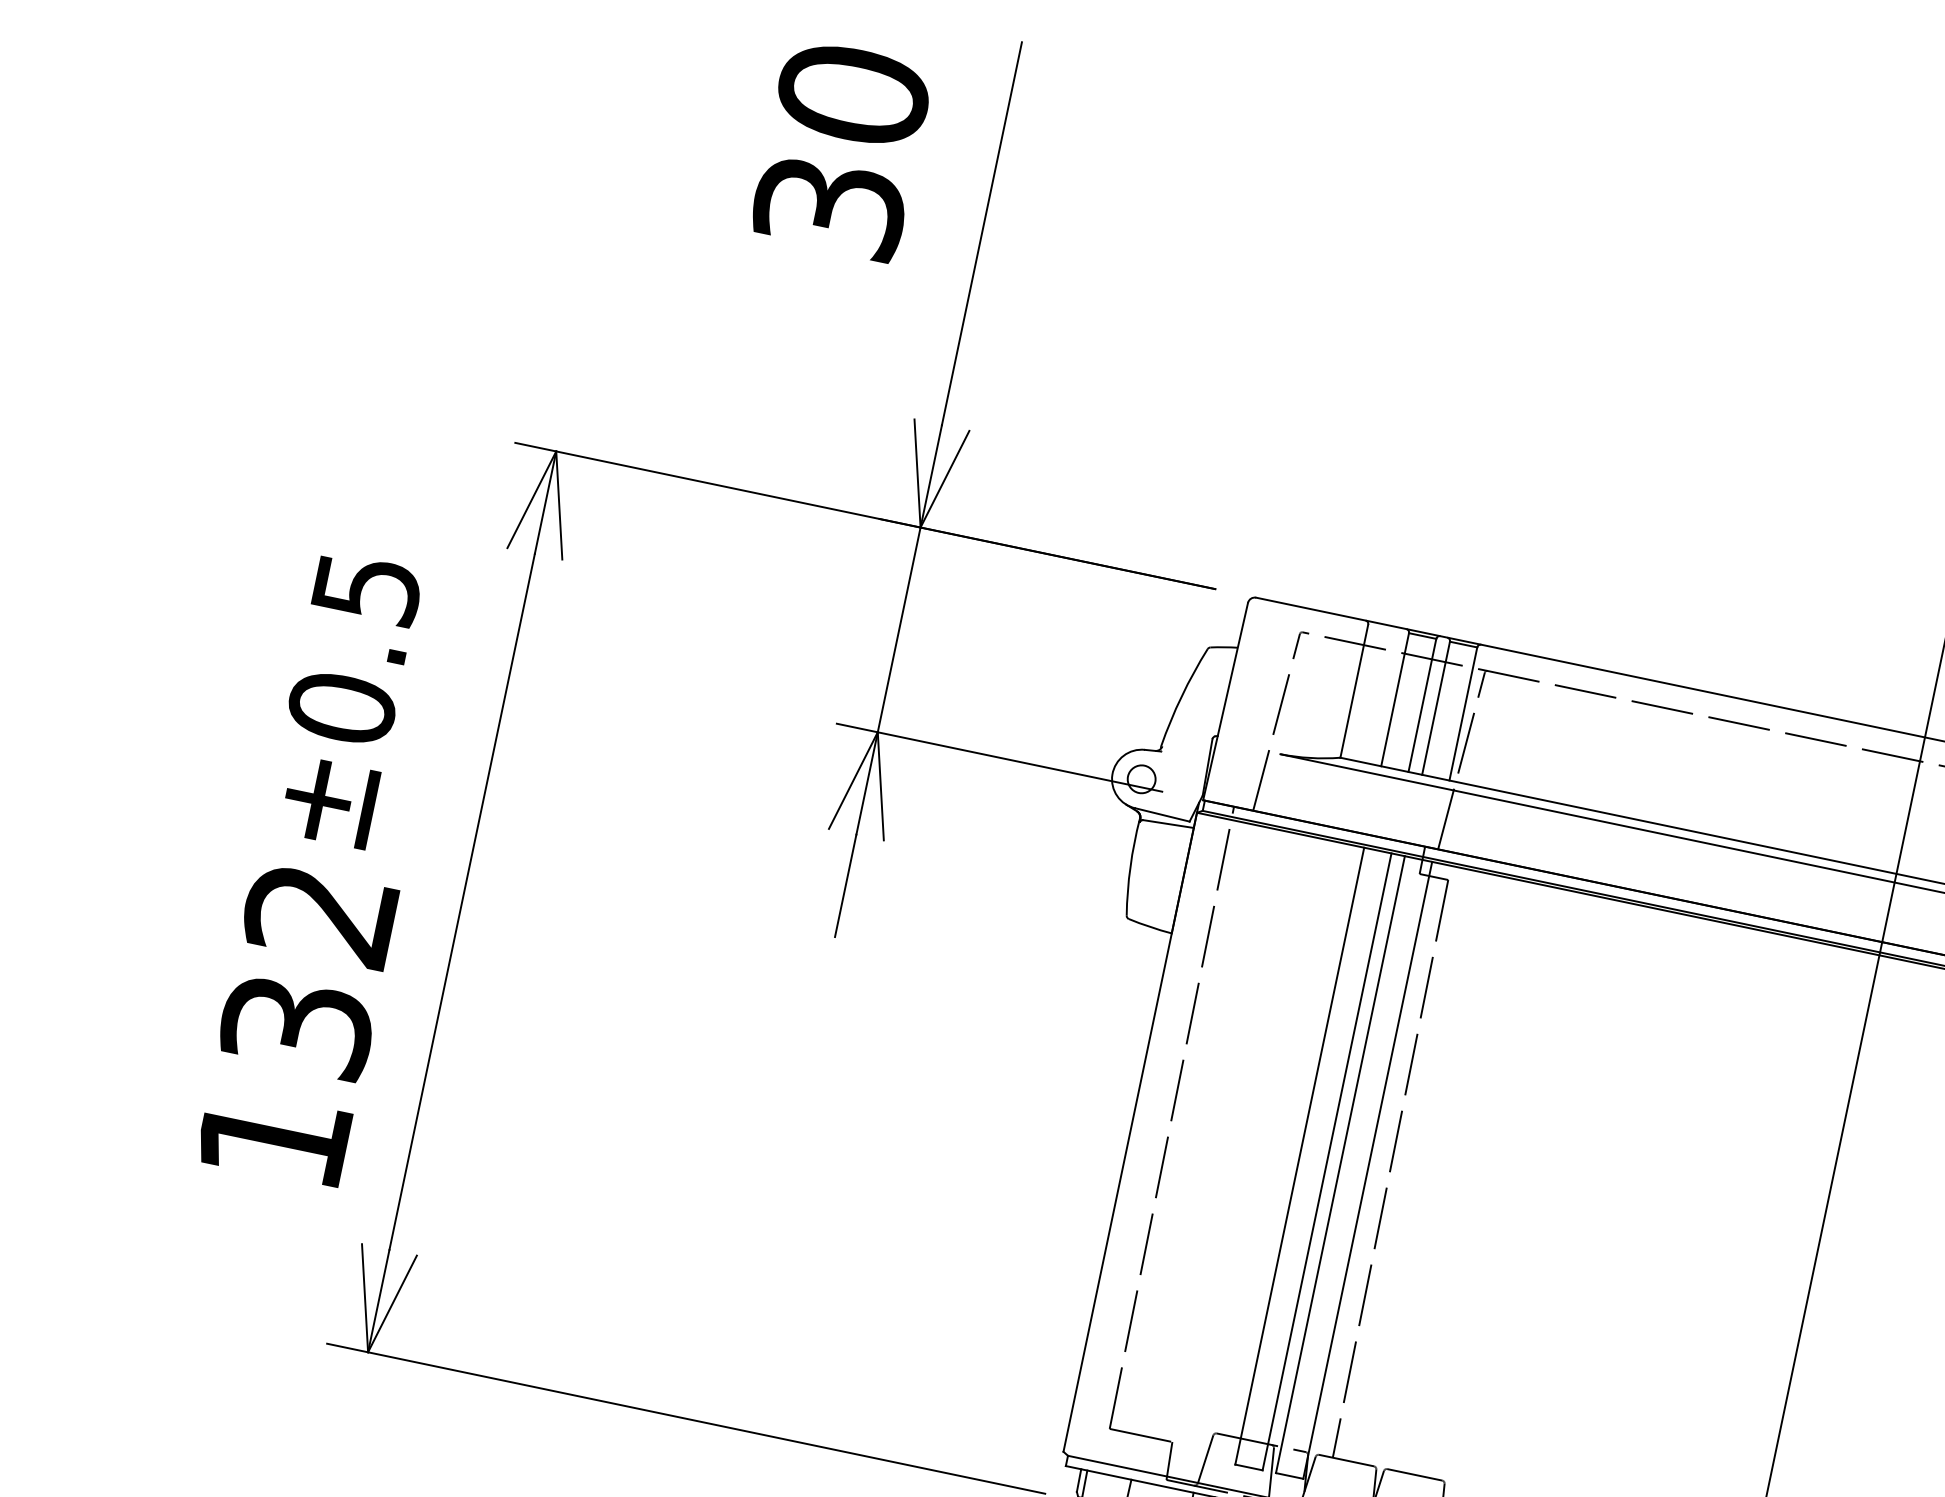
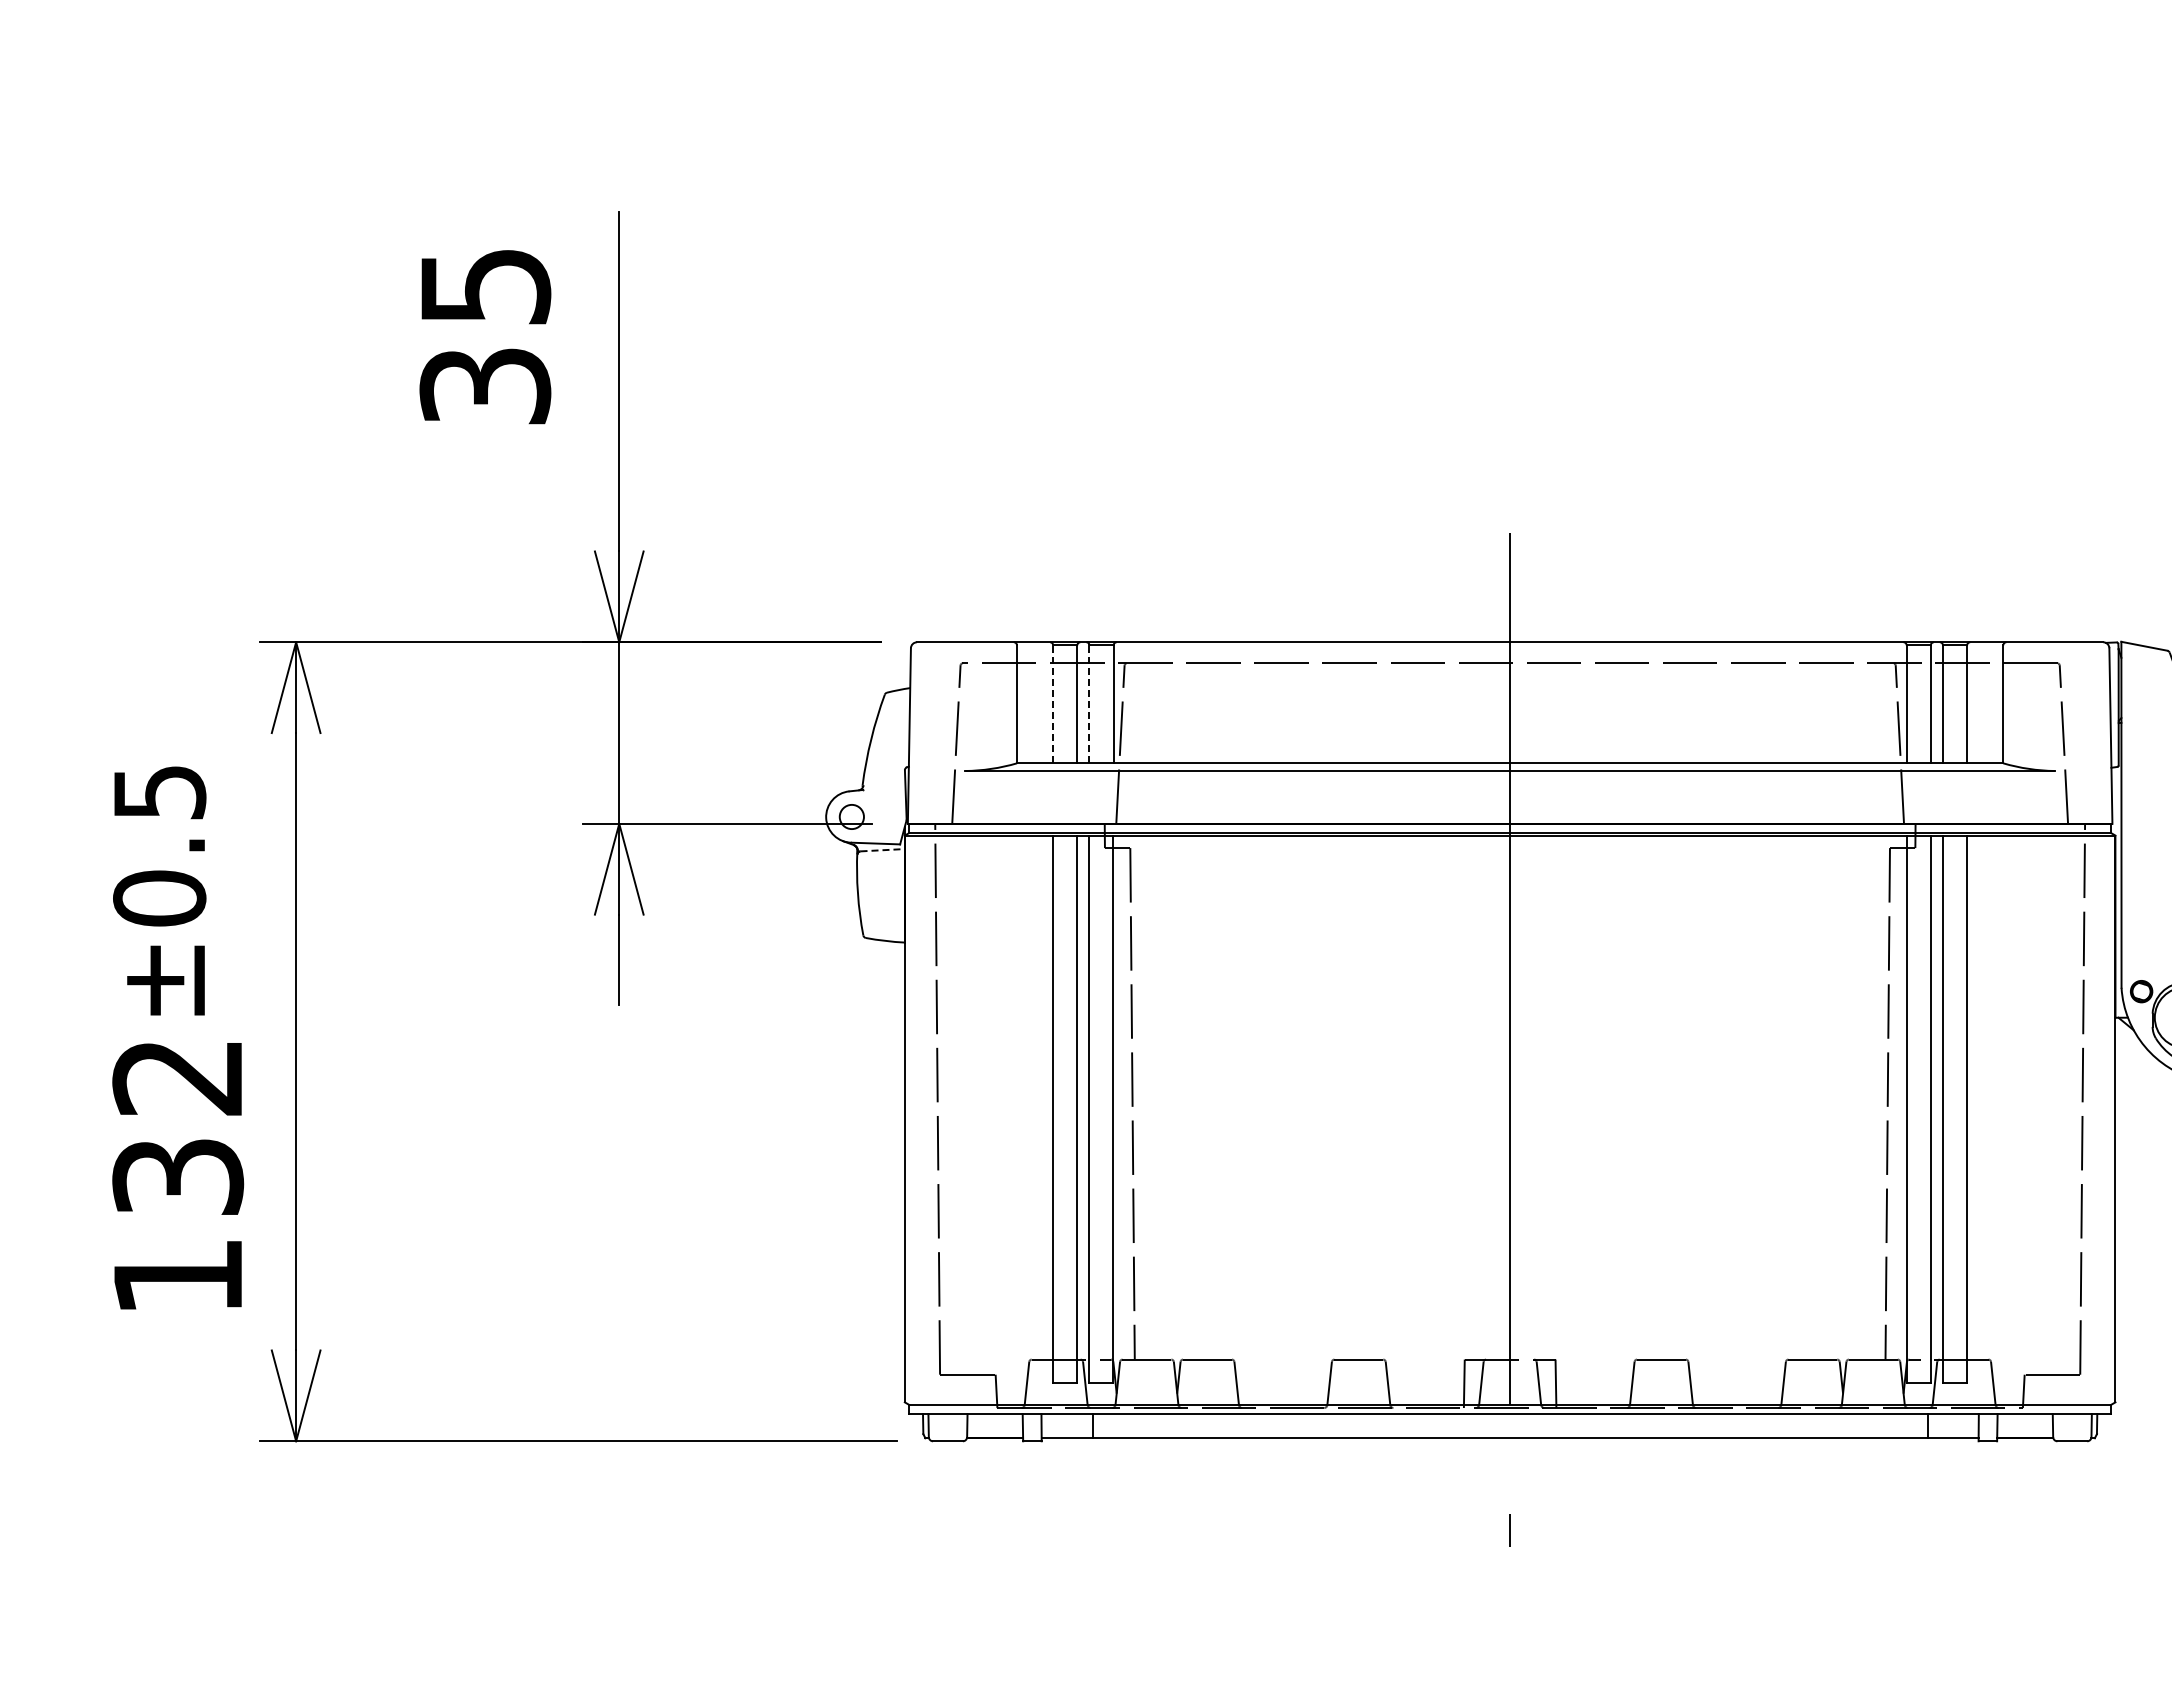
text: (853, 93) -> (485, 285), 30 -> 35
line: (1395, 698) -> (1053, 703), solid -> dashed
line: (1436, 707) -> (1089, 703), solid -> dashed
line: (1169, 824) -> (883, 850), solid -> dashed

